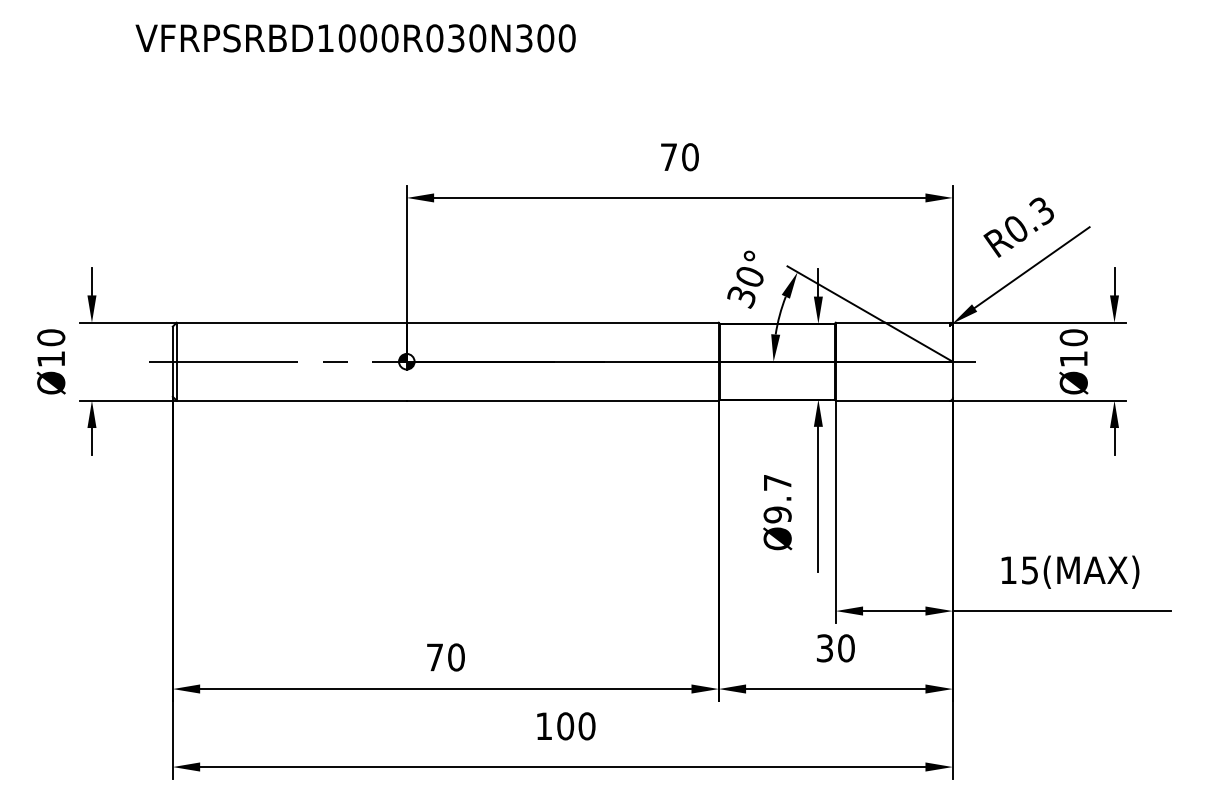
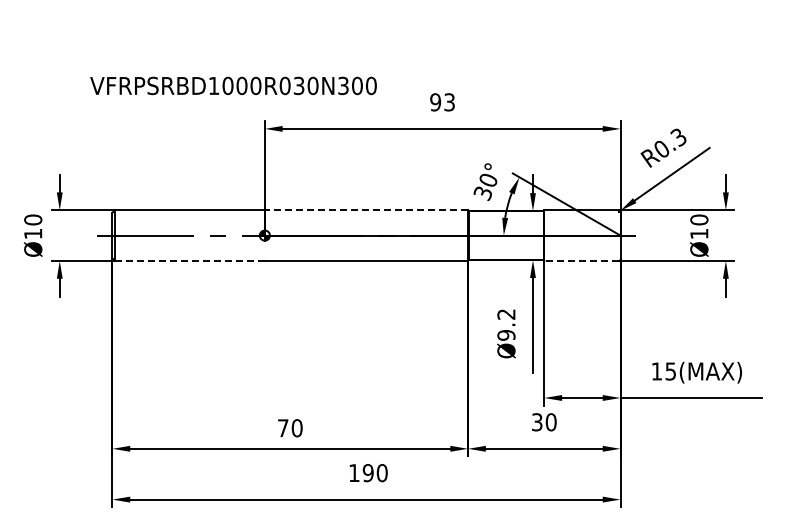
text: (355, 37) -> (233, 85), moved
text: (679, 157) -> (442, 102), 70 -> 93
line: (562, 323) -> (366, 210), solid -> dashed
line: (291, 399) -> (189, 260), solid -> dashed
line: (892, 399) -> (581, 260), solid -> dashed
text: (777, 482) -> (506, 314), Ø9.7 -> Ø9.2
text: (564, 726) -> (367, 473), 100 -> 190

